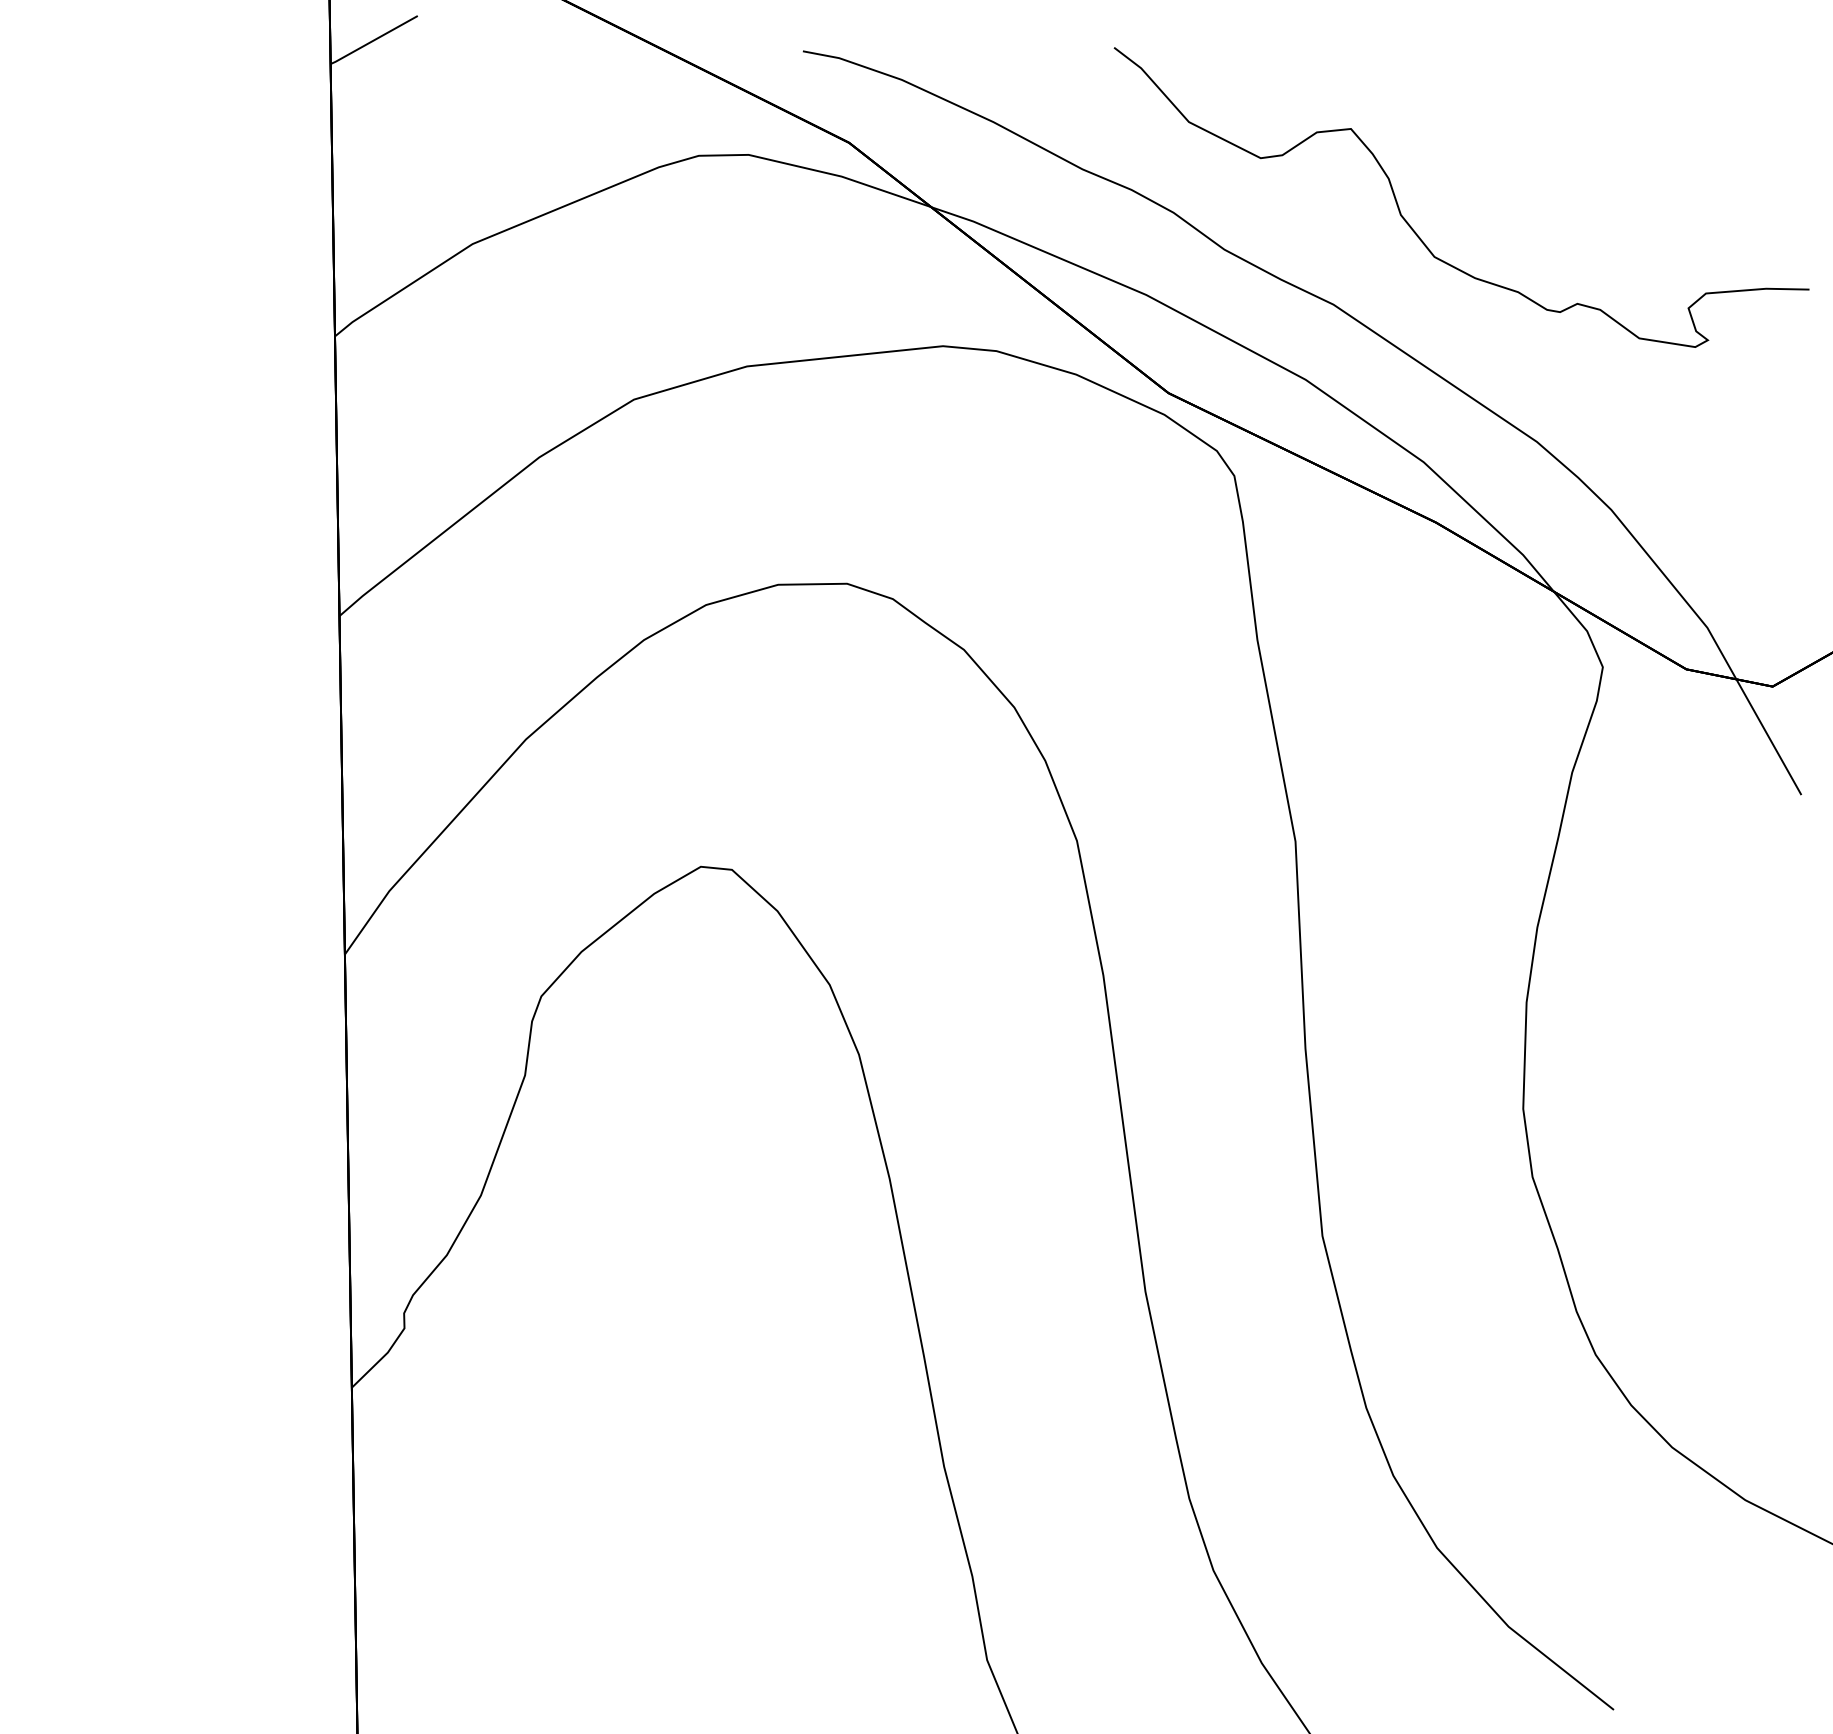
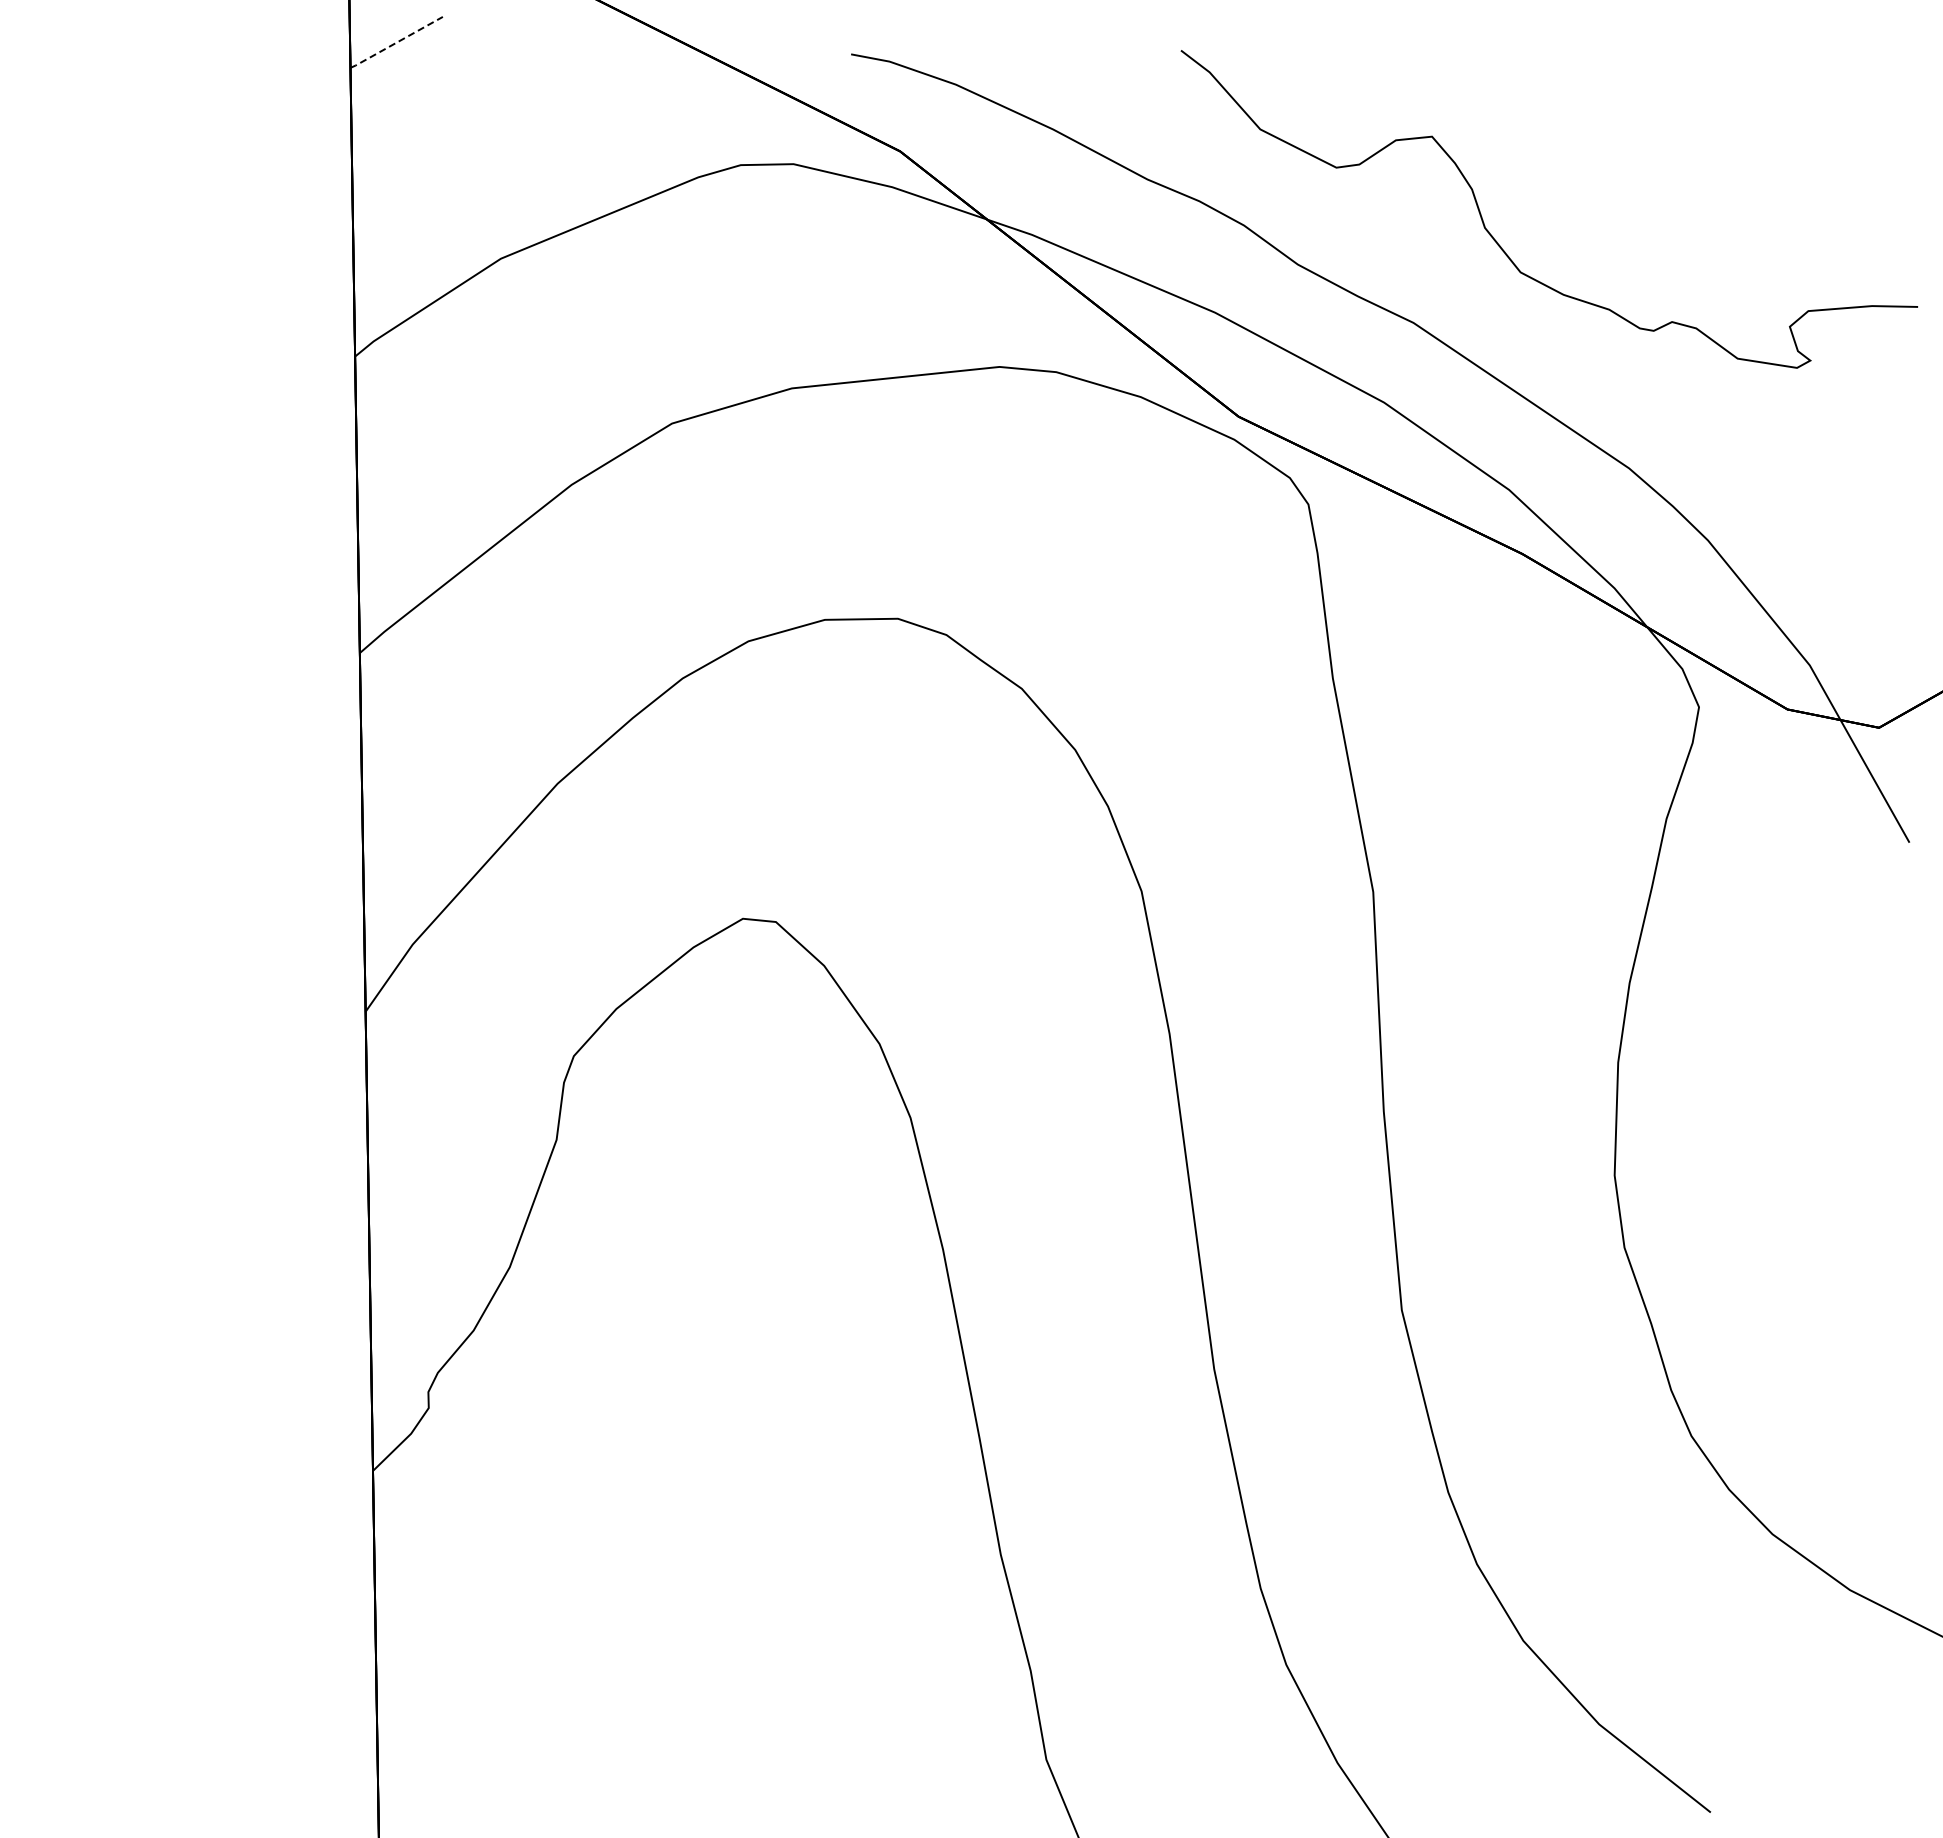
line: (374, 40) -> (396, 42), solid -> dashed

